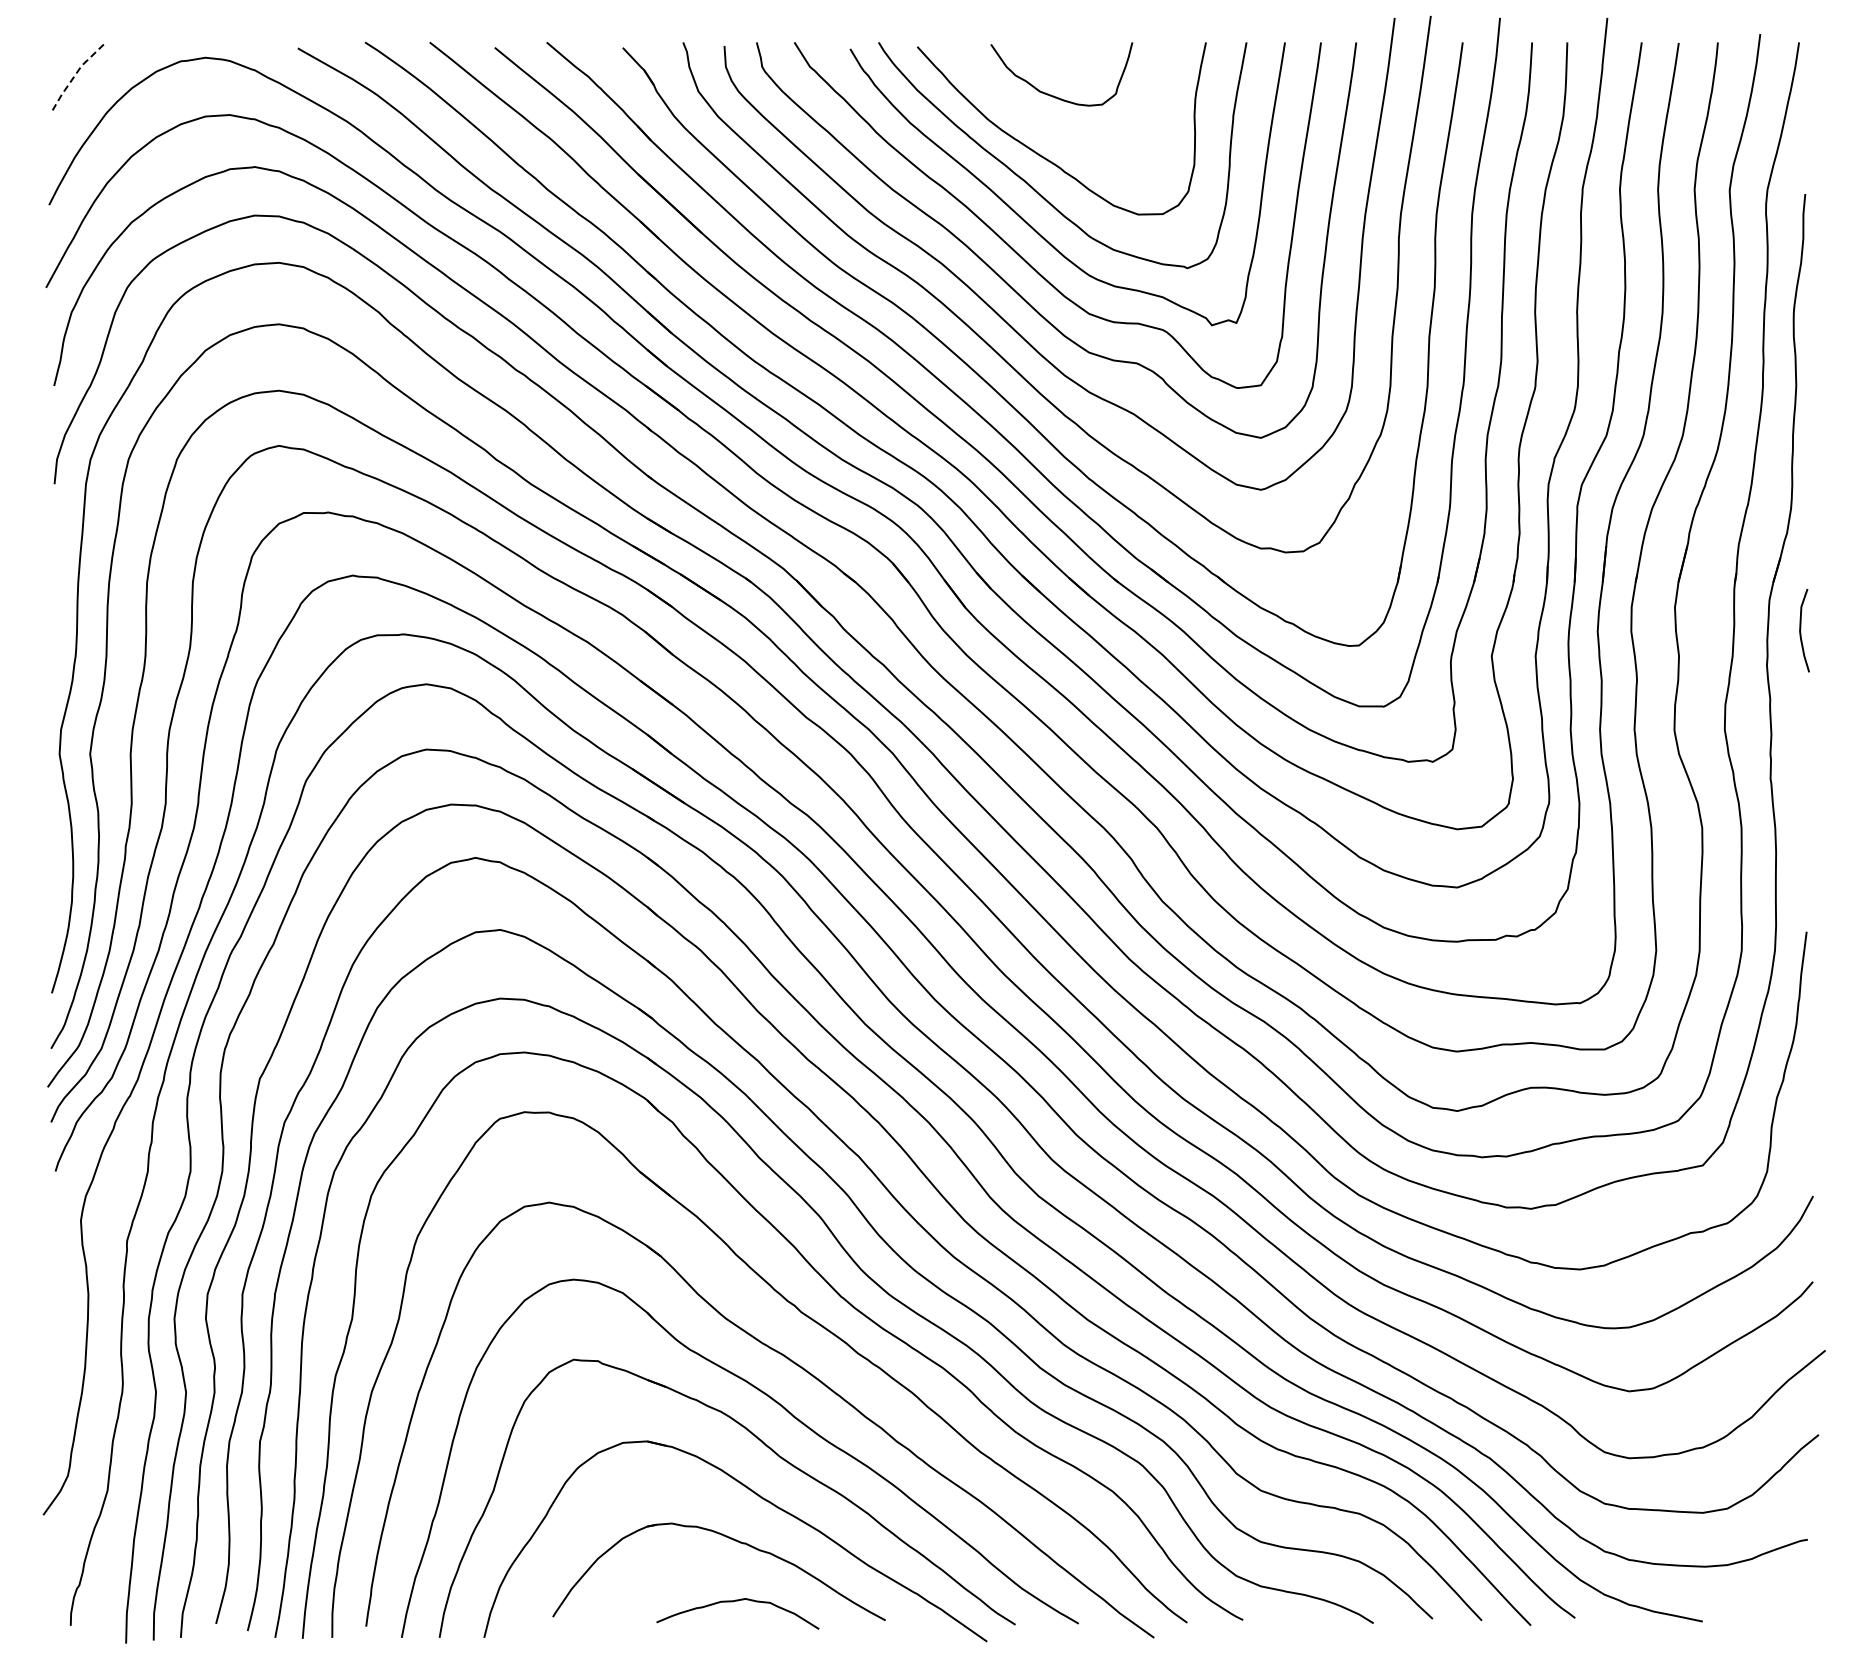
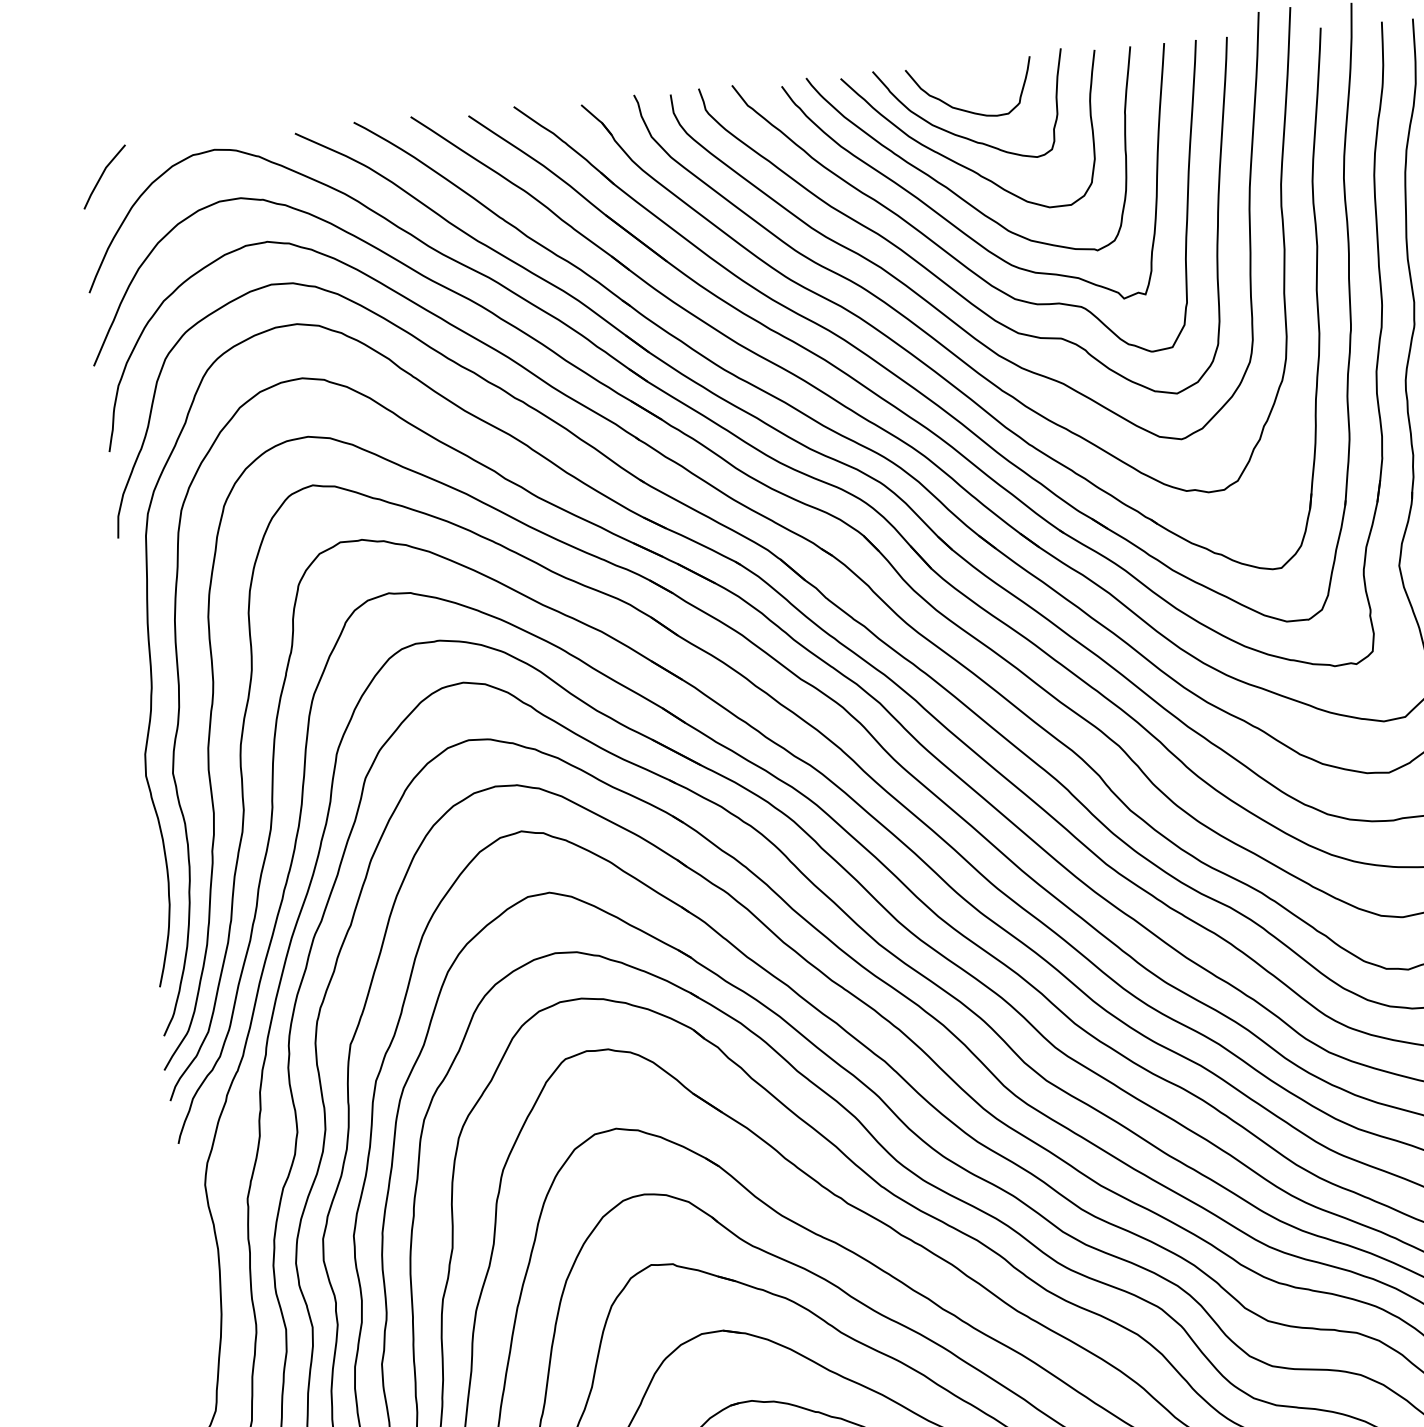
line: (76, 73) -> (102, 174), dashed -> solid
curve: (1047, 124) -> (961, 135), added

